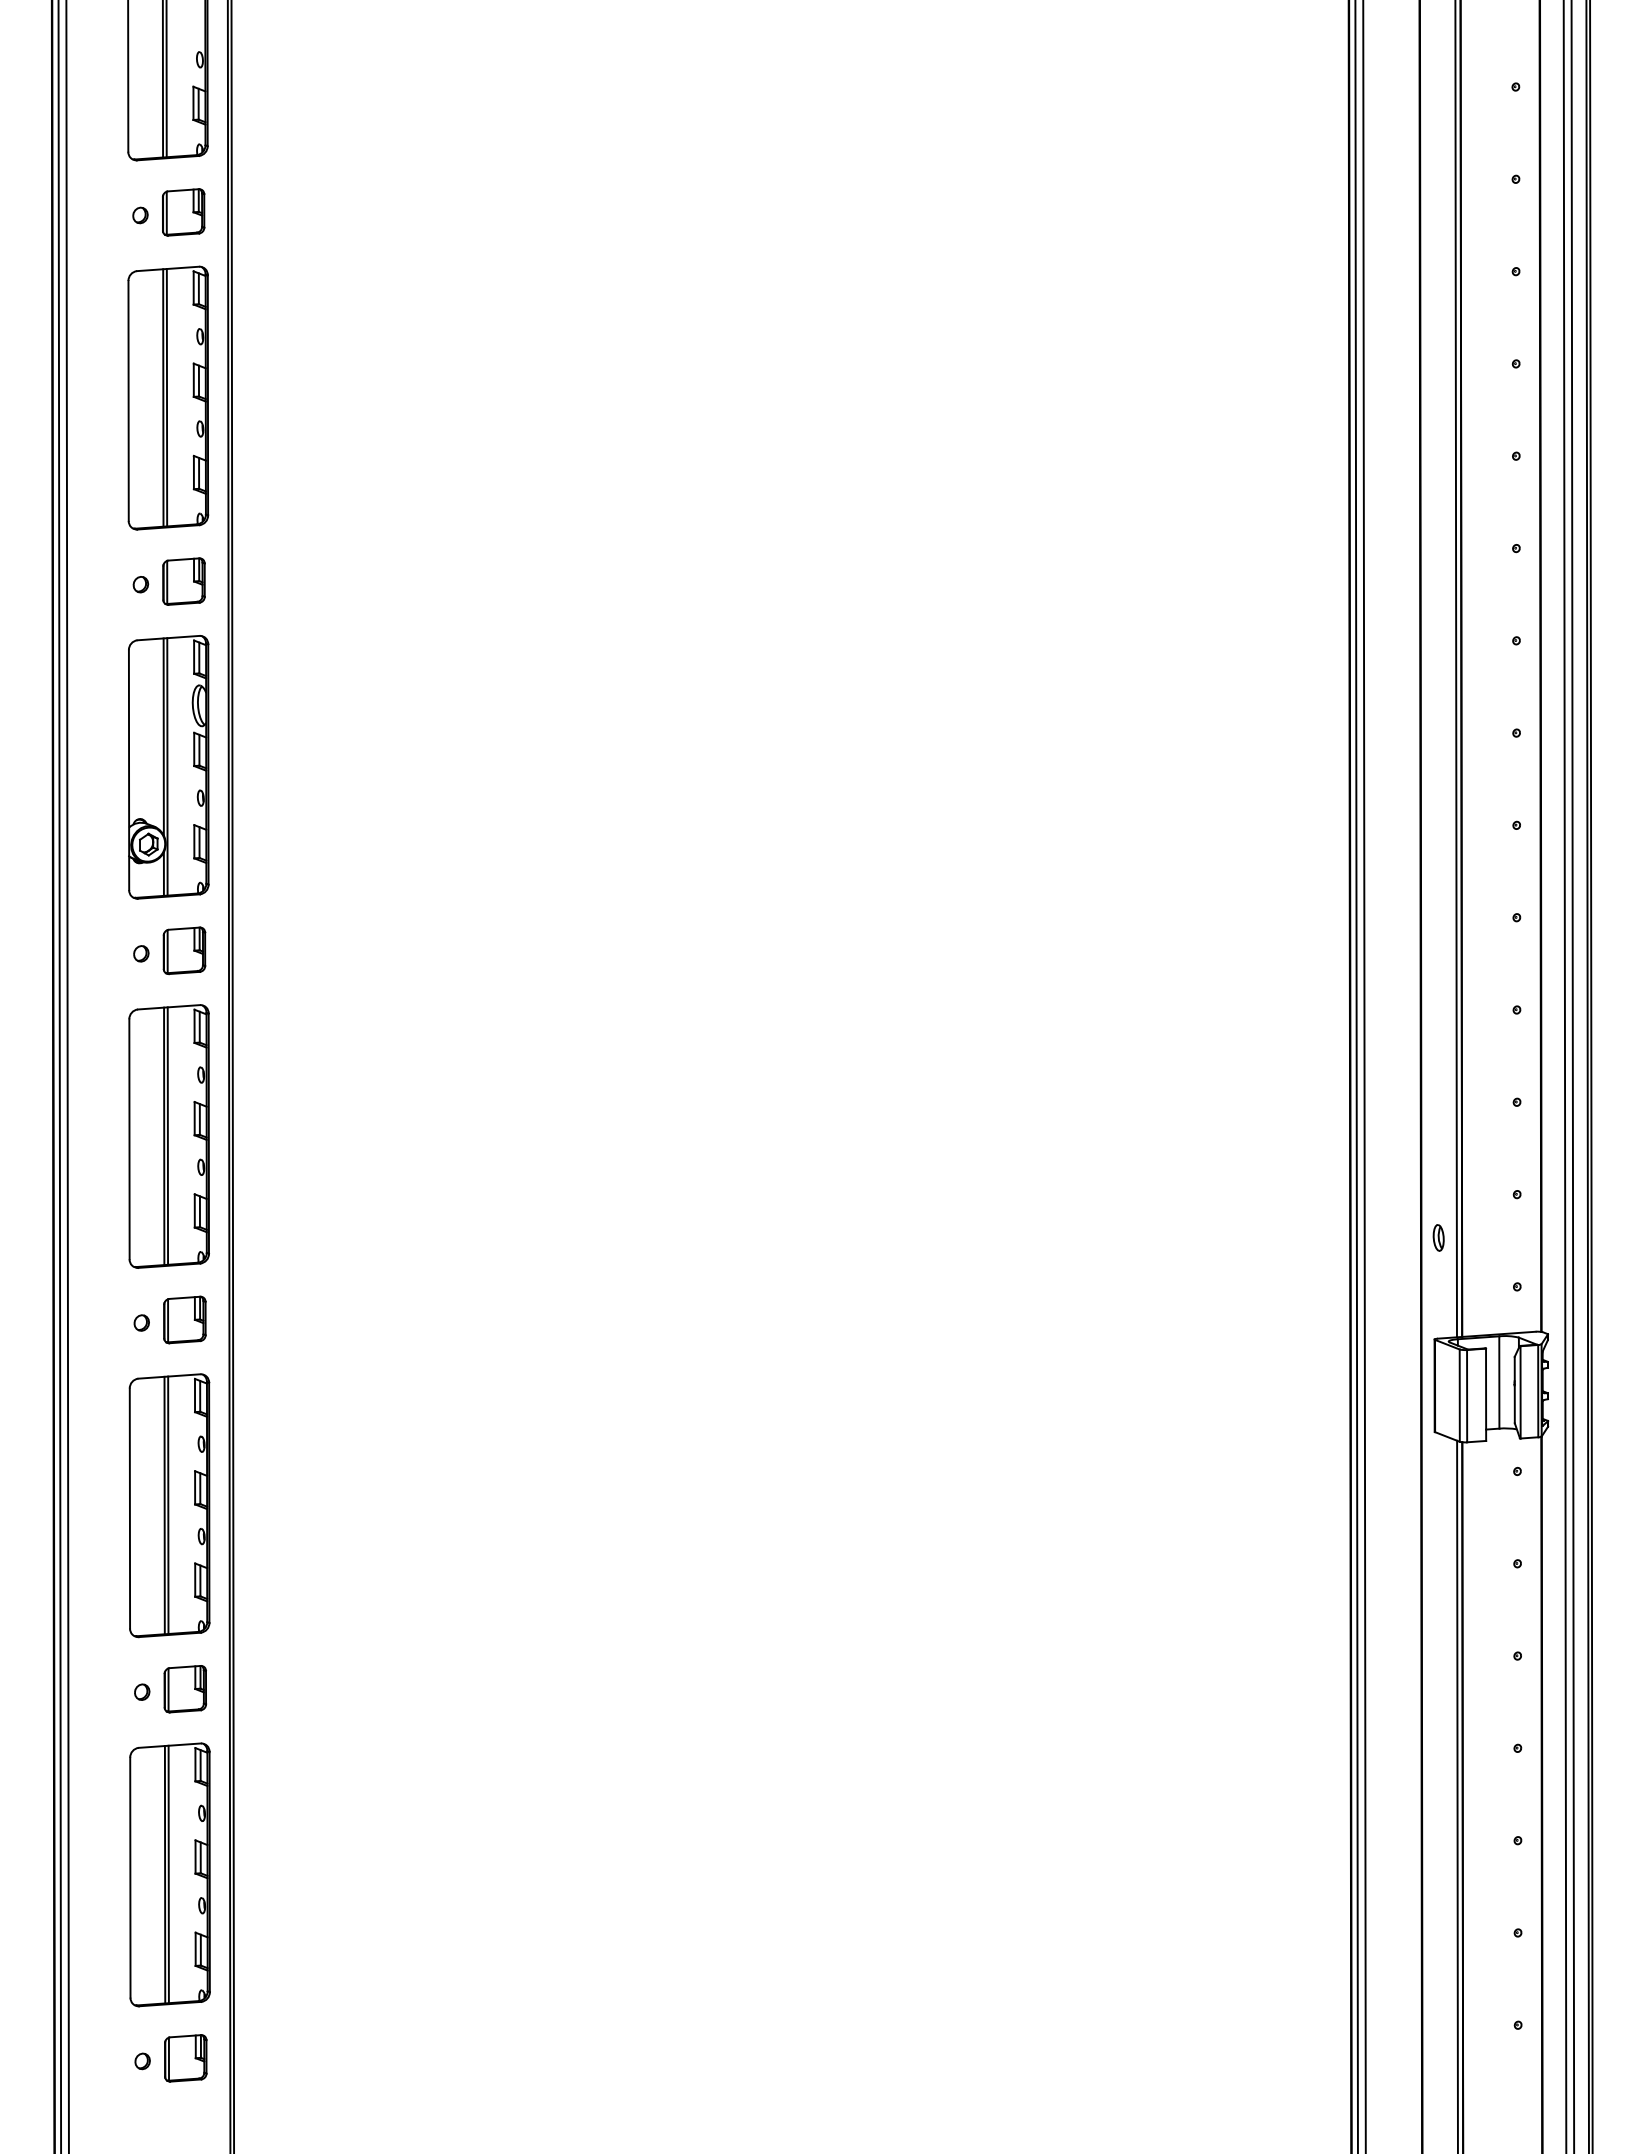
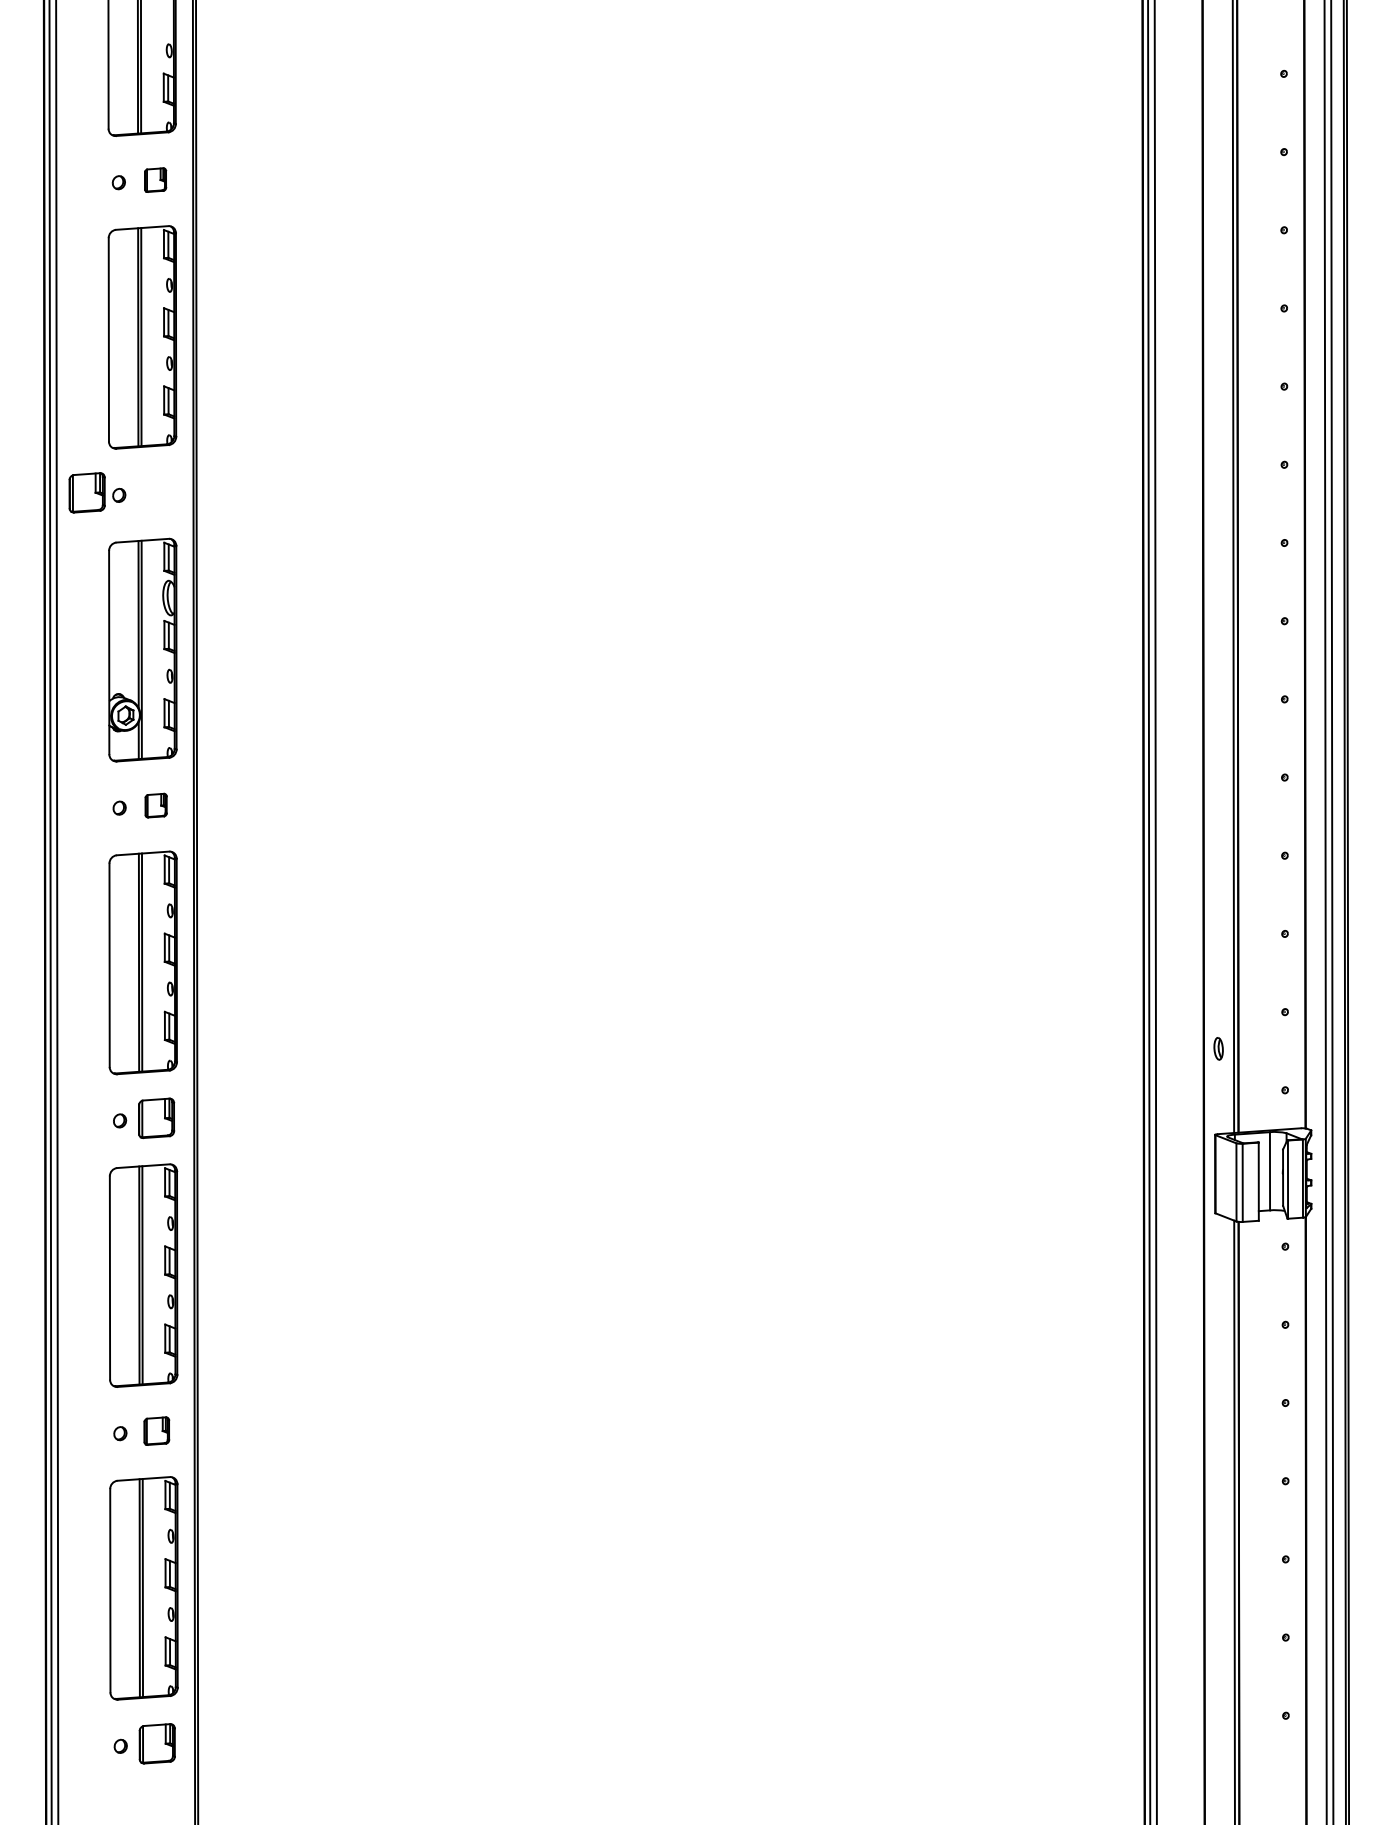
part: (183, 212) -> (155, 180), size x0.6
part: (183, 581) -> (86, 492), moved
part: (184, 950) -> (156, 805), size x0.6
part: (184, 1689) -> (156, 1431), size x0.7

